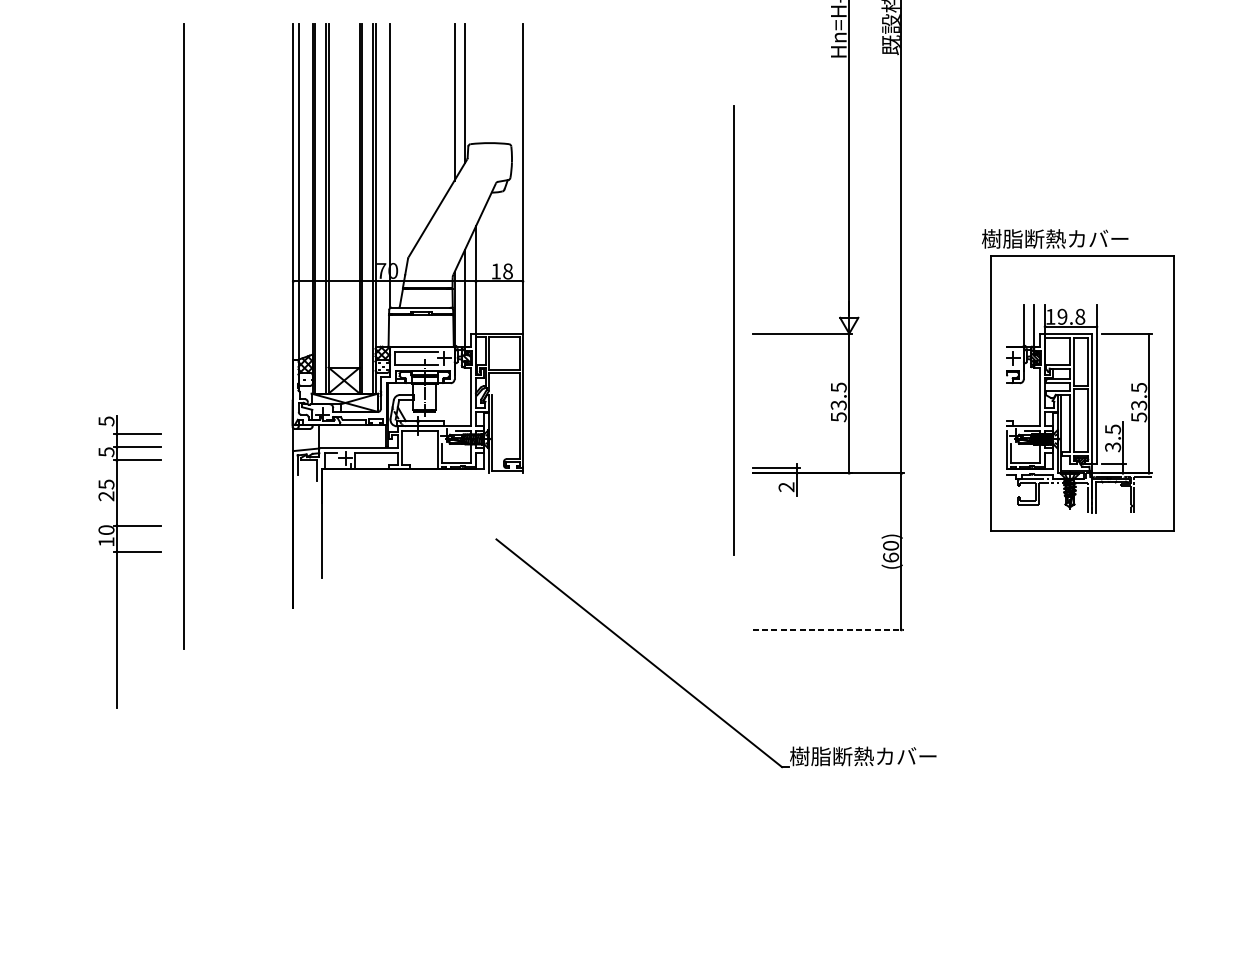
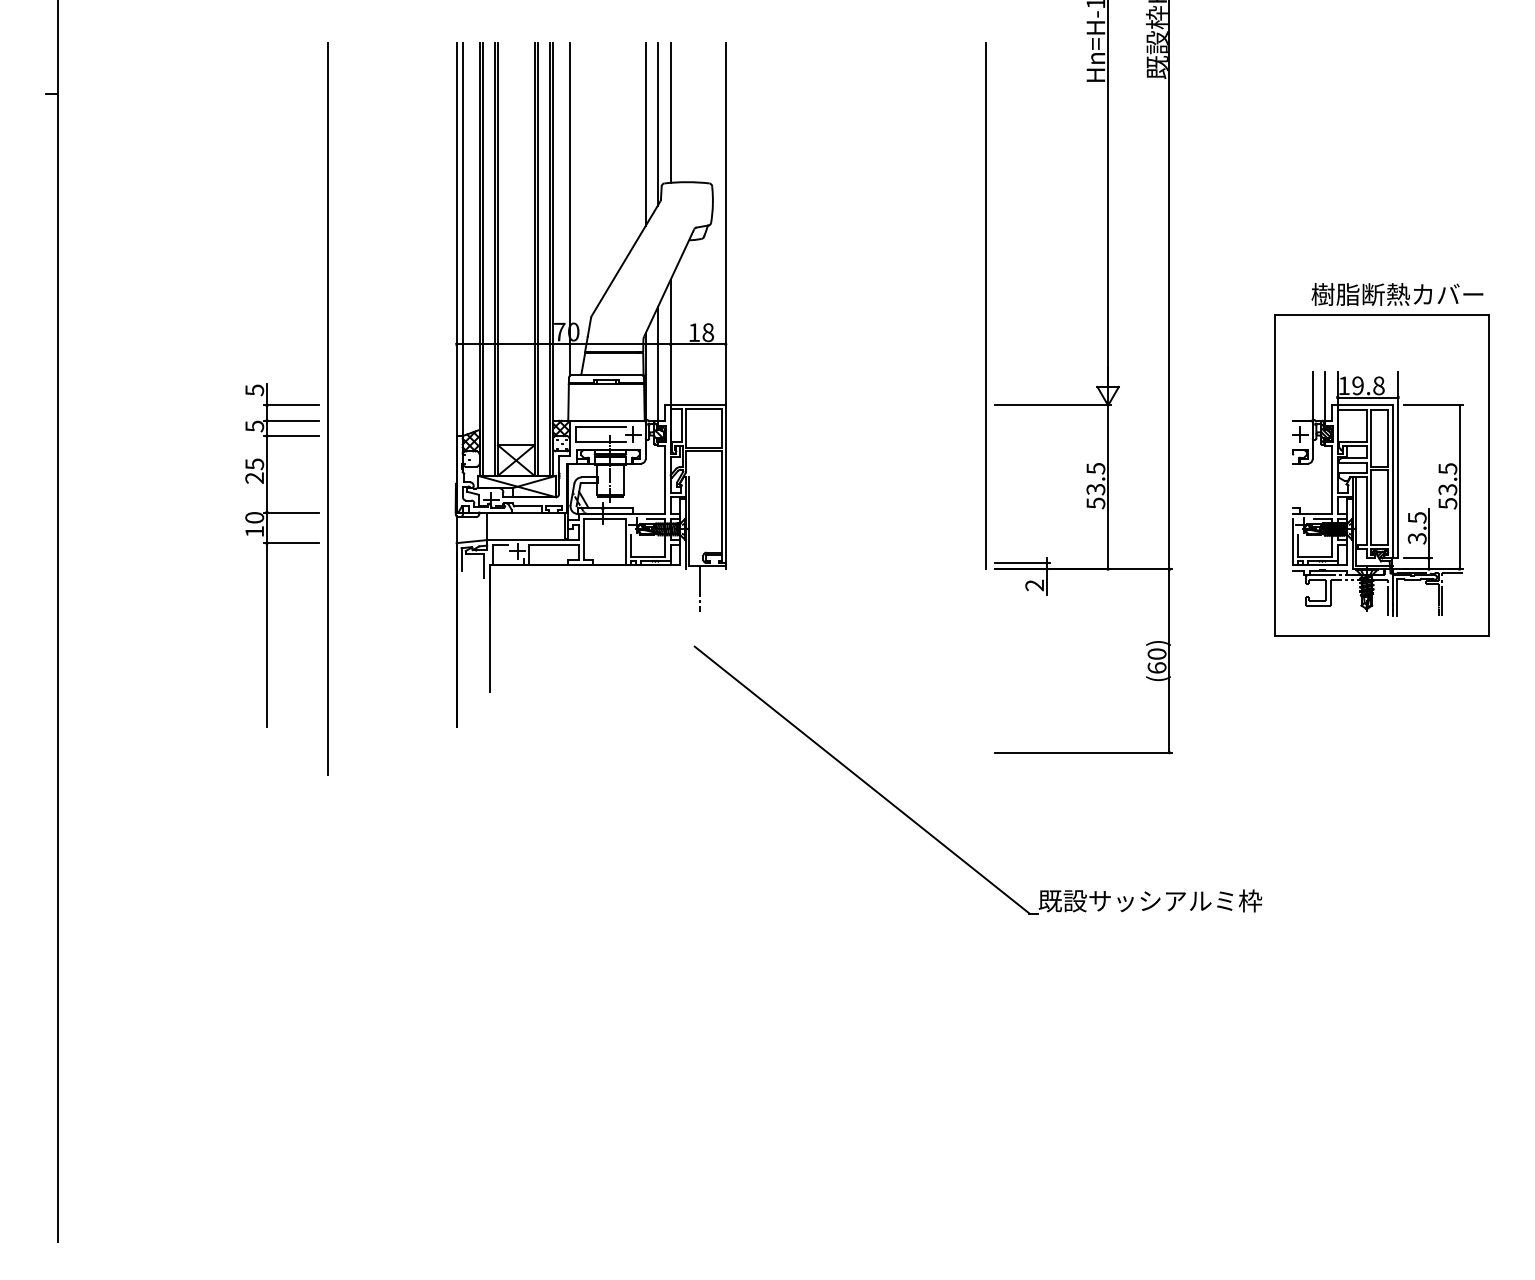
line: (475, 83) -> (670, 112), added
text: (1055, 238) -> (1397, 294), moved
line: (733, 330) -> (985, 305), moved
line: (500, 489) -> (699, 588), added
part: (130, 552) -> (282, 543), moved
line: (828, 629) -> (1083, 752), dashed -> solid
text: (885, 756) -> (1150, 900), 樹脂断熱カバー -> 既設サッシアルミ枠

